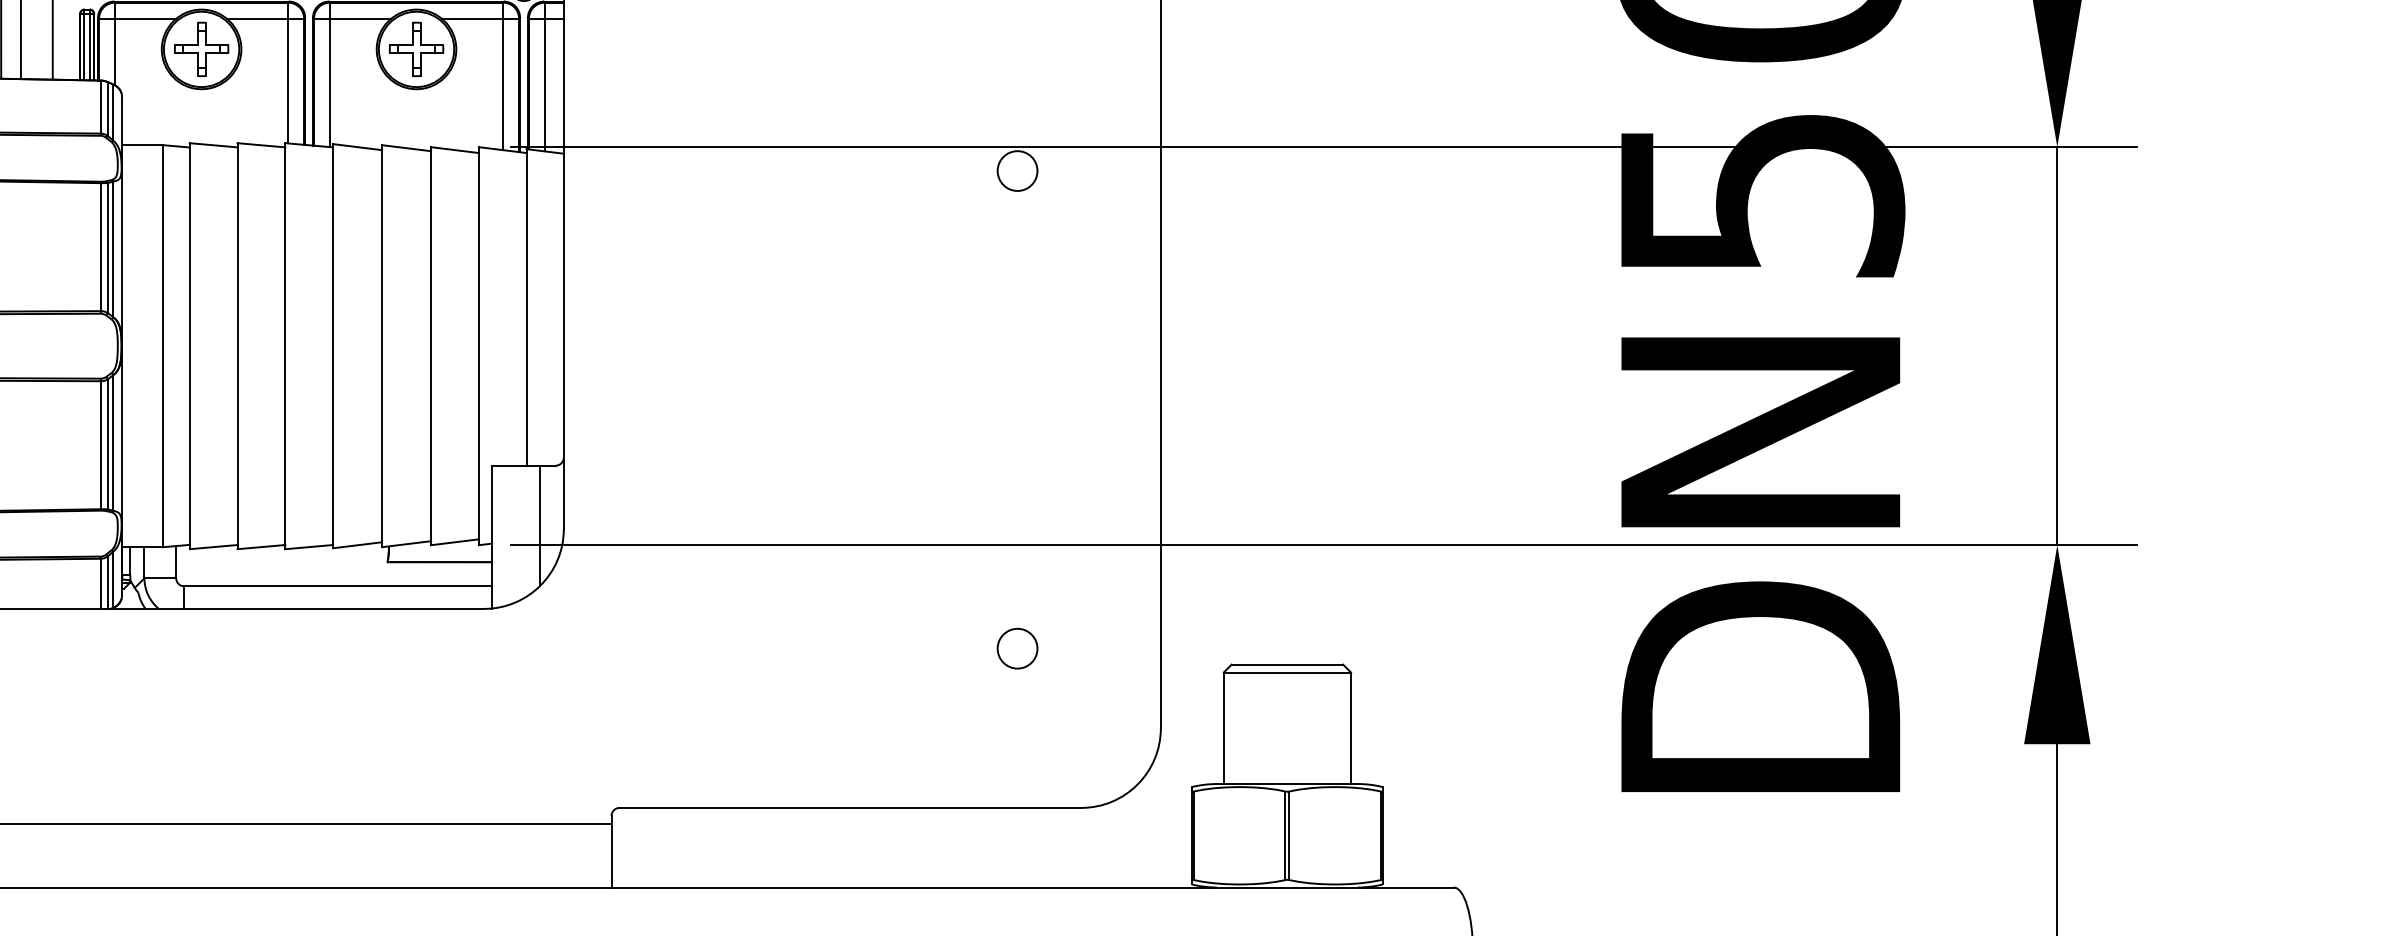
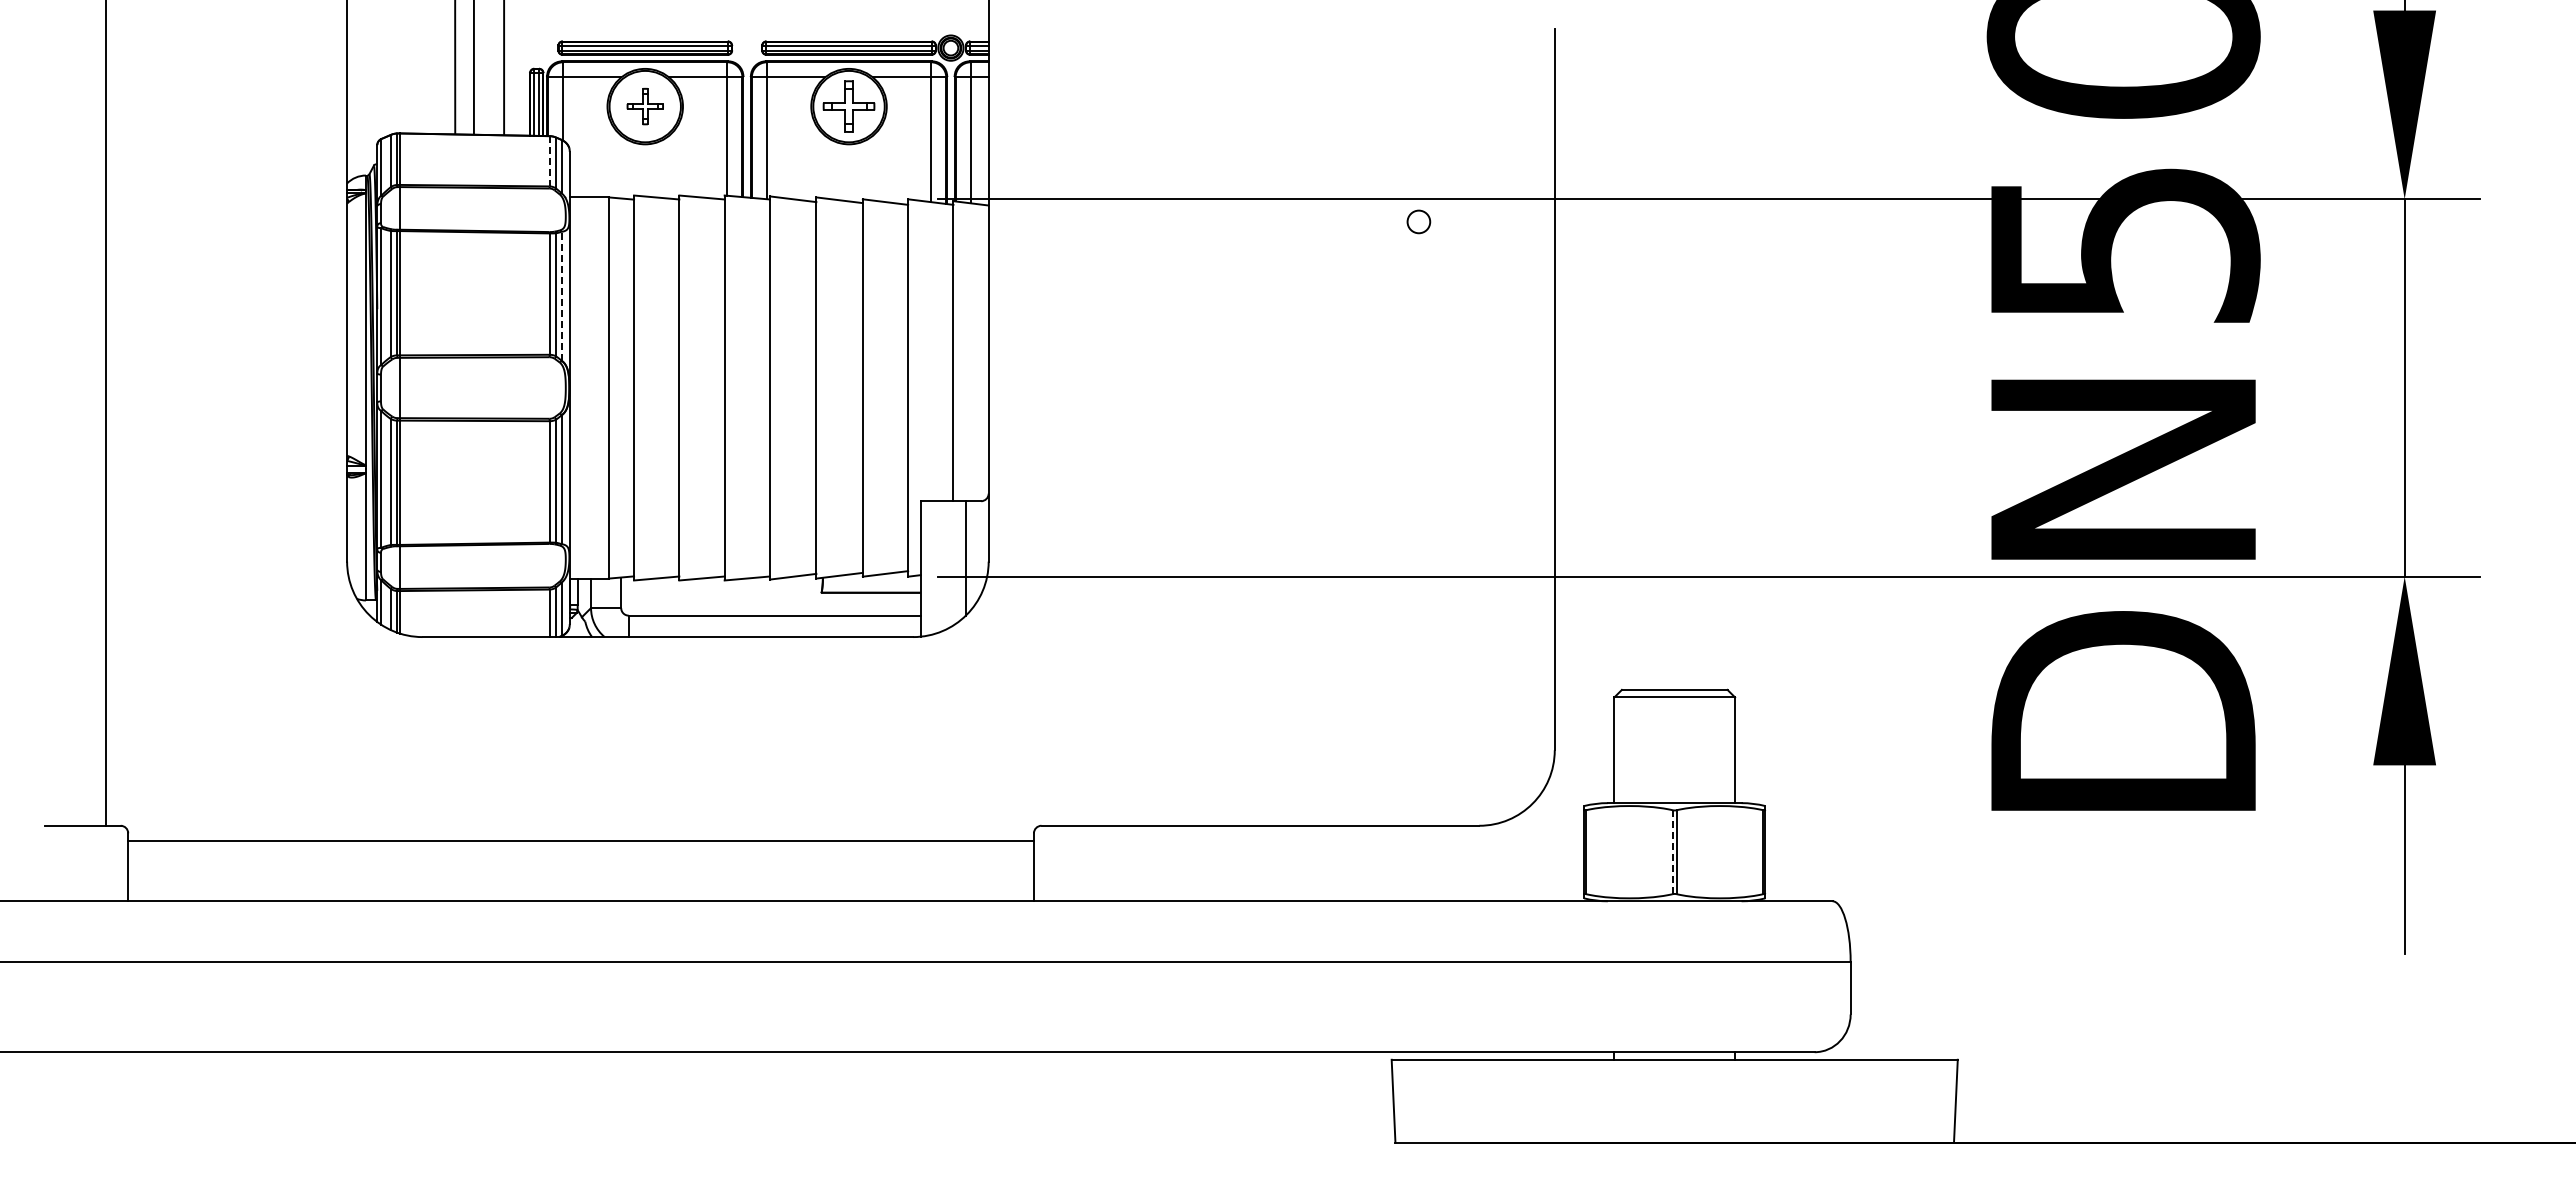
part: (201, 49) -> (645, 106), size x0.7
line: (100, 107) -> (549, 161), solid -> dashed
circle: (1017, 170) -> (1418, 221), size x0.6
line: (113, 248) -> (561, 295), solid -> dashed
circle: (1017, 648) -> (1418, 674), removed
line: (1285, 836) -> (1672, 852), solid -> dashed

